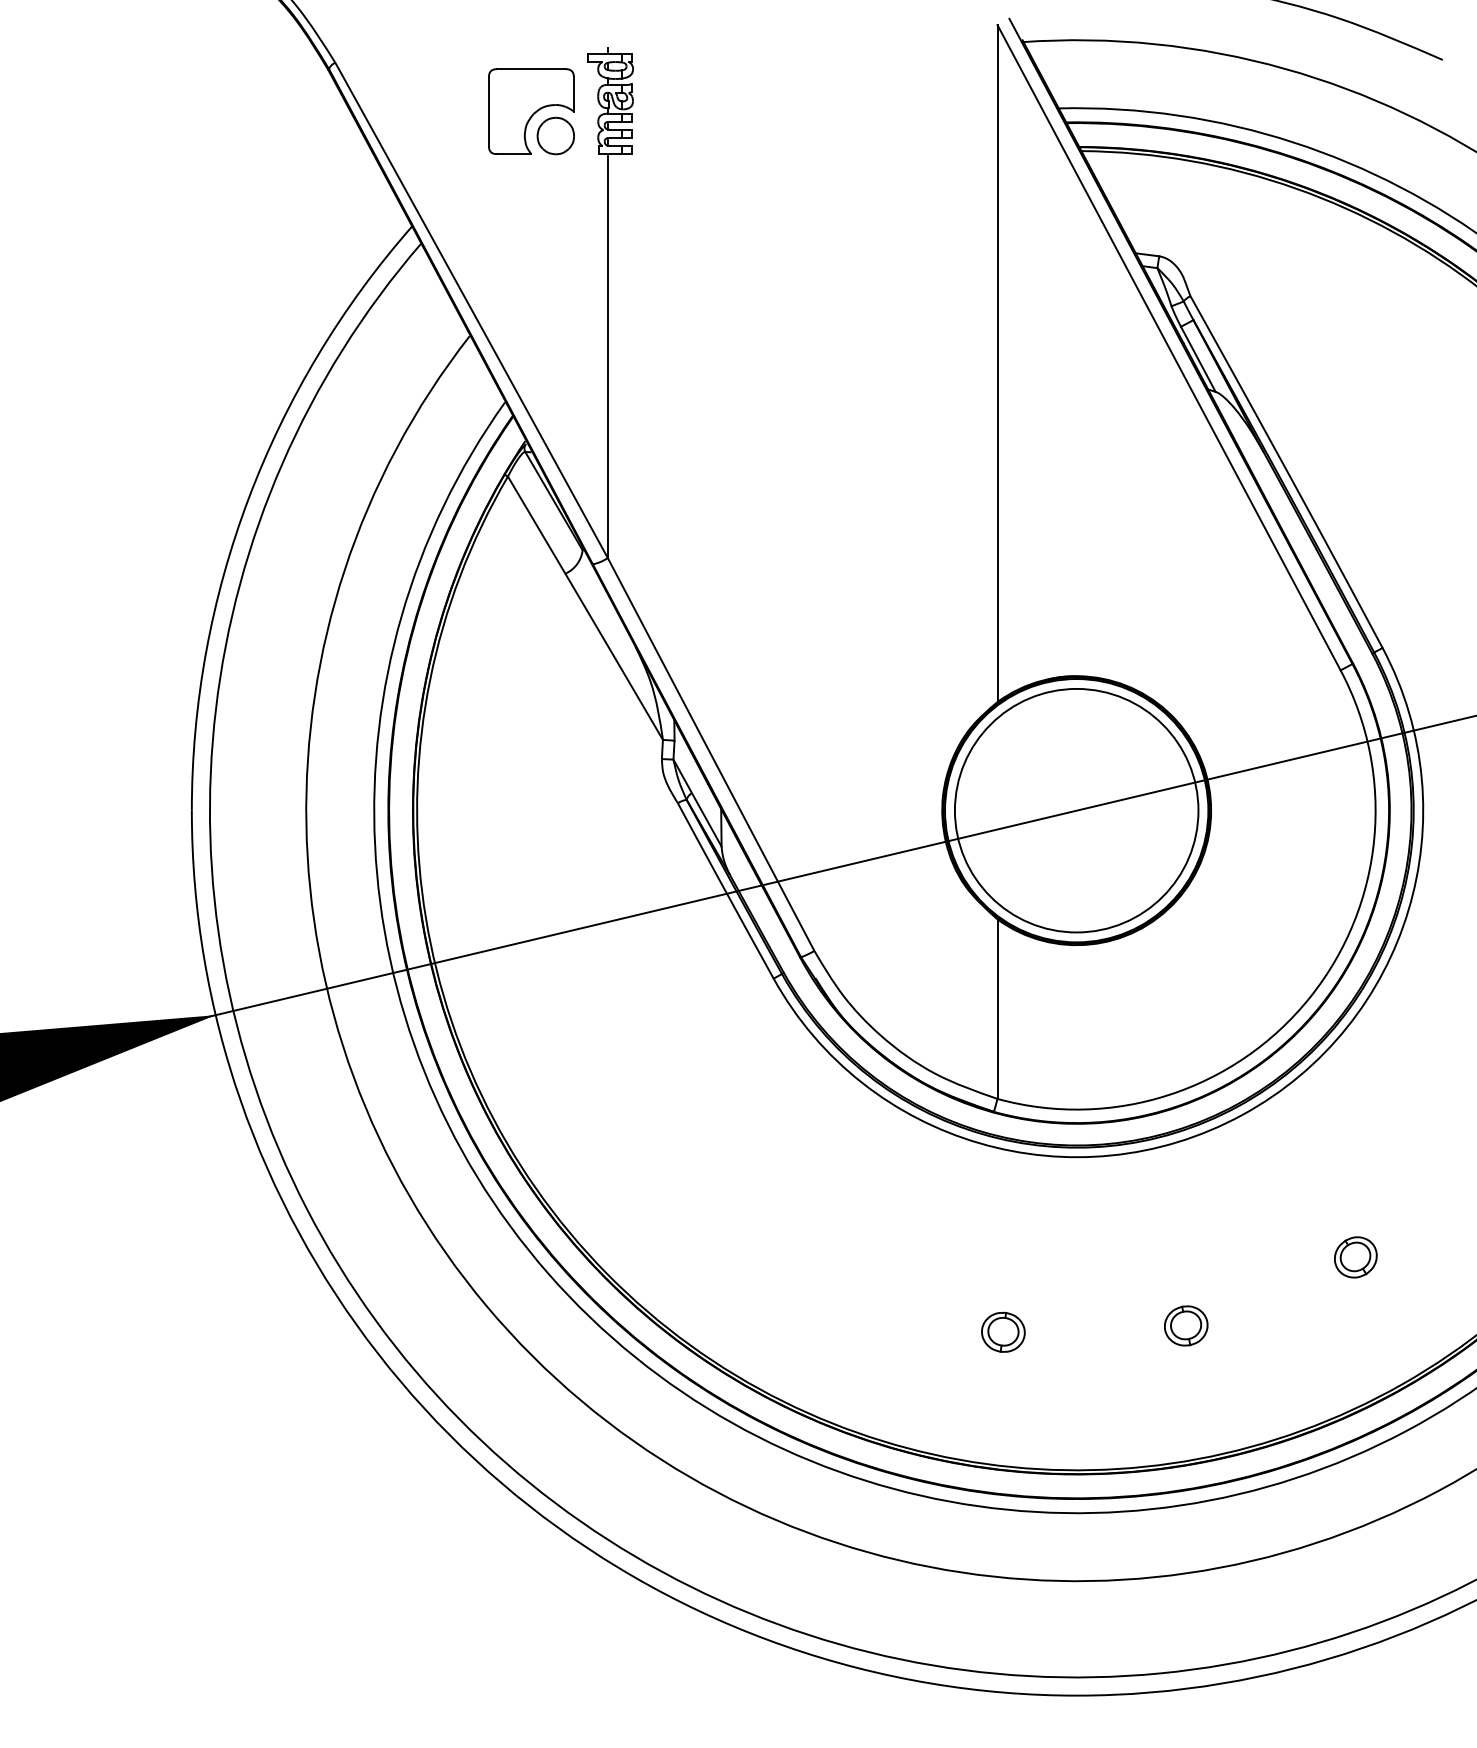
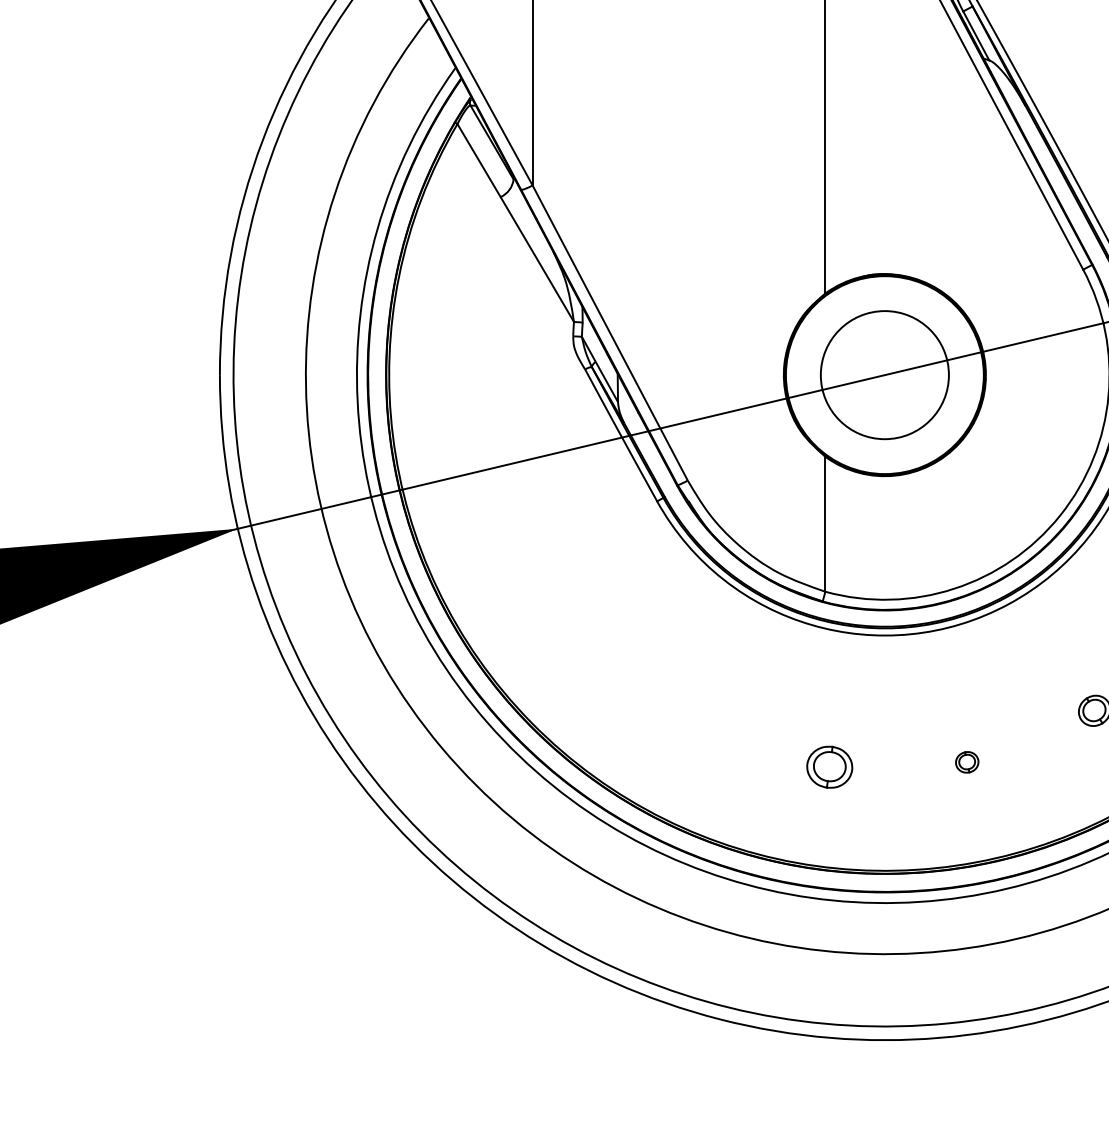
circle: (1076, 810) -> (884, 374), size x0.7
part: (1186, 1325) -> (967, 762), size x0.7
part: (1003, 1331) -> (829, 766), size x1.4

